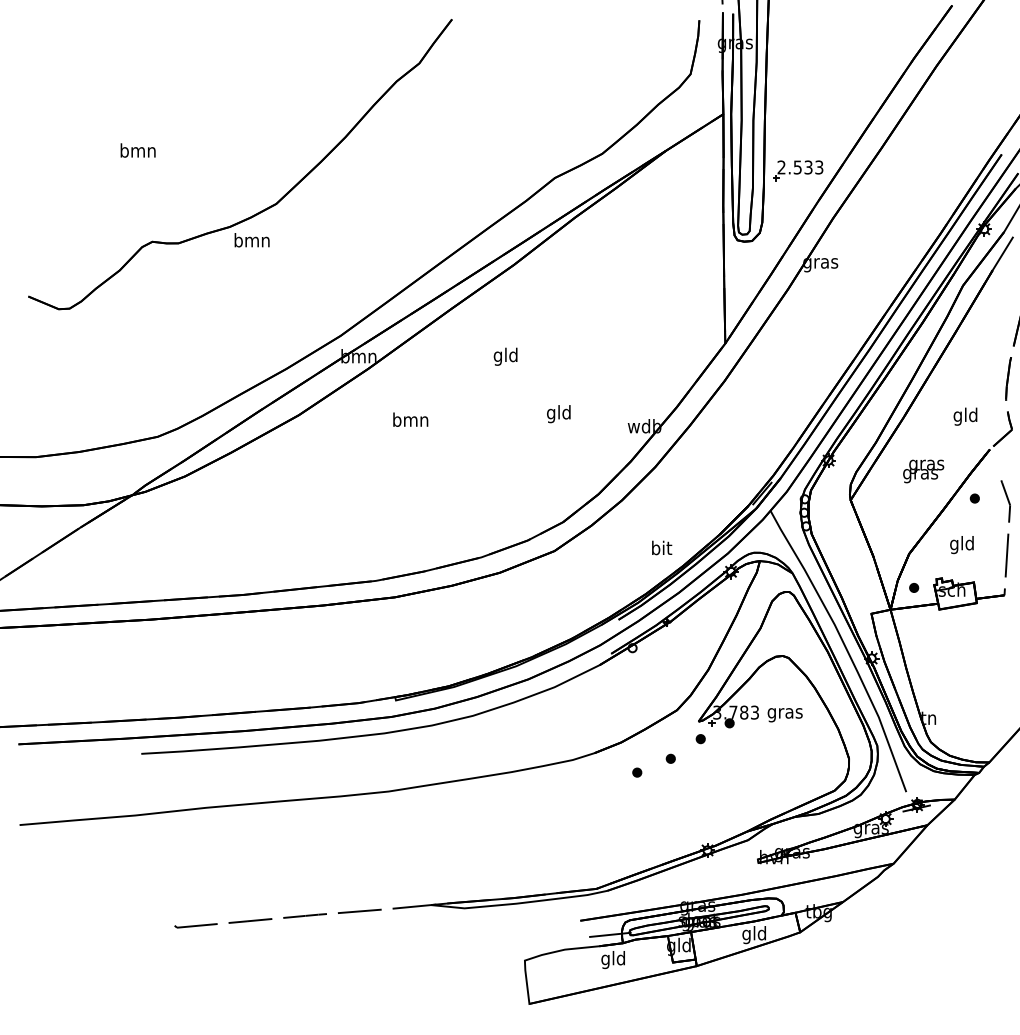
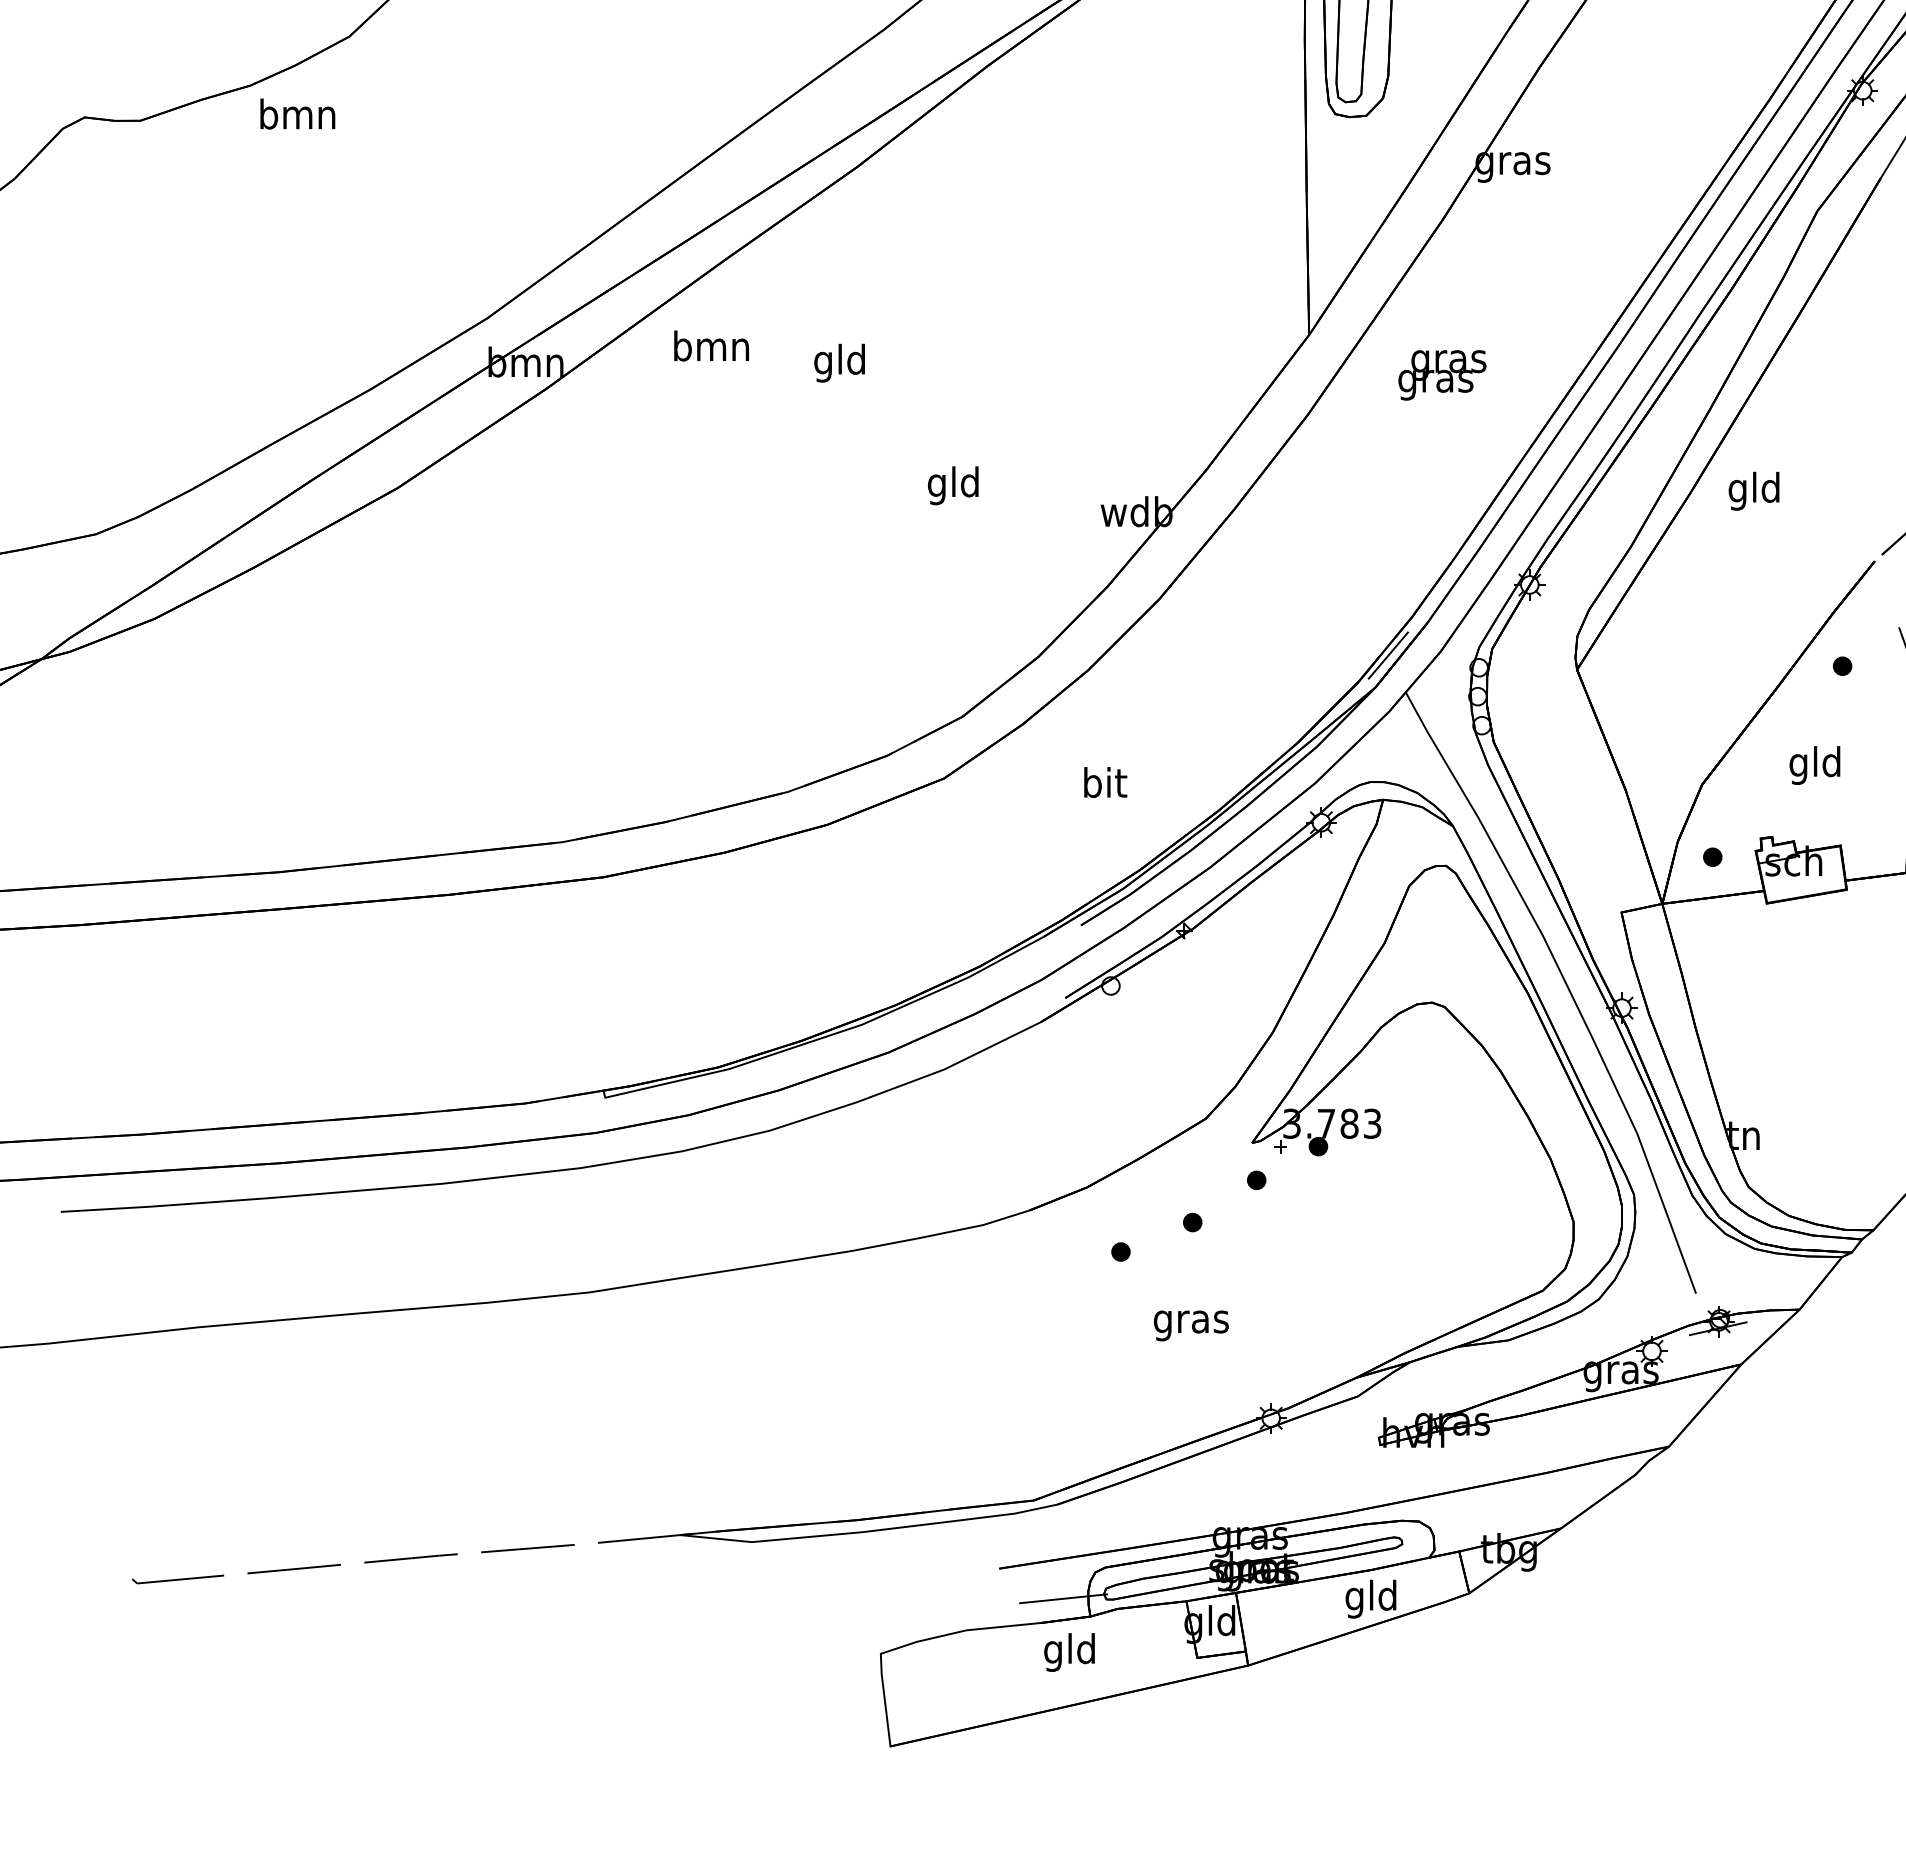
text: (965, 416) -> (1754, 490), moved
text: (410, 419) -> (711, 345), moved
text: (923, 471) -> (1442, 375), moved
text: (662, 547) -> (1106, 781), moved
text: (784, 715) -> (1189, 1326), moved

